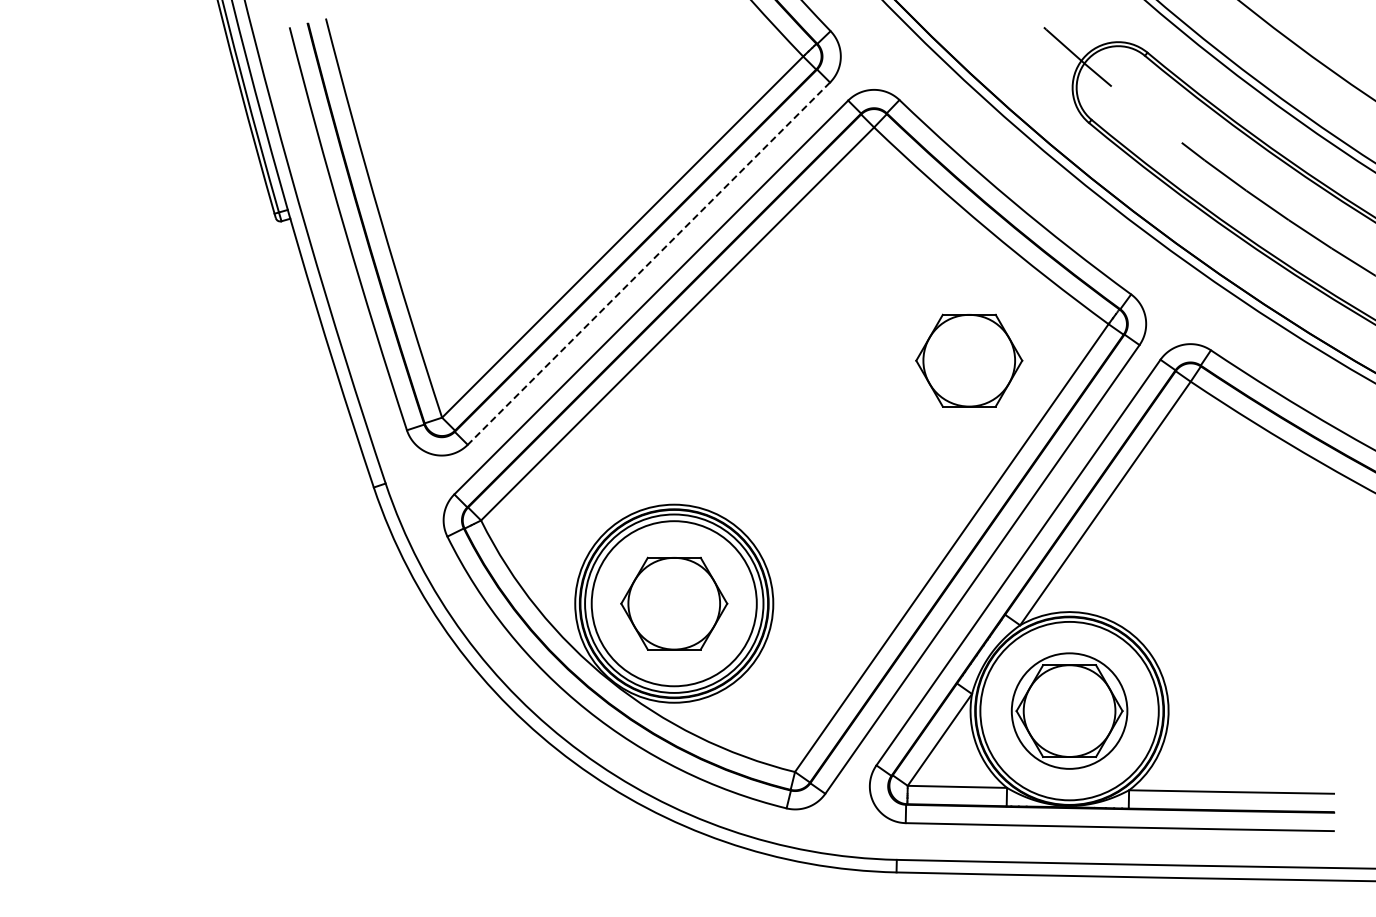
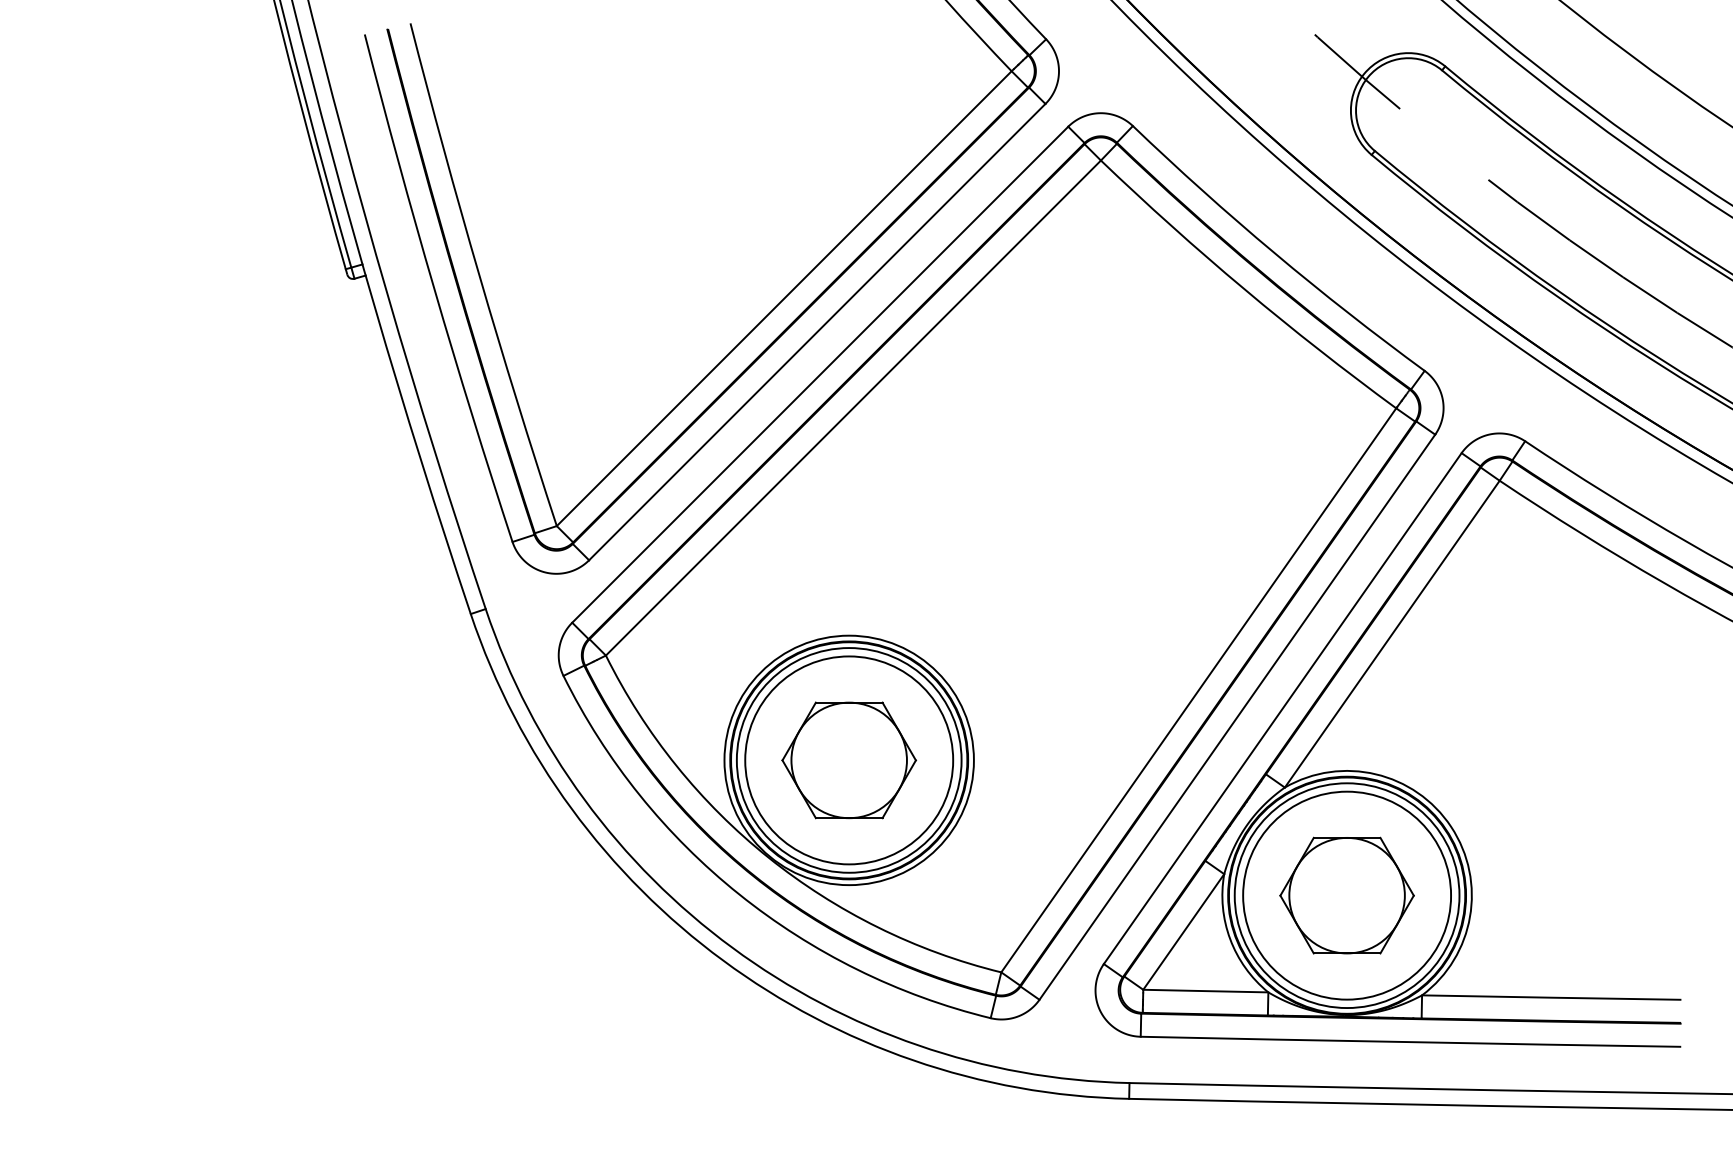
line: (648, 264) -> (816, 333), dashed -> solid
part: (969, 360) -> (1221, 454), removed
circle: (1069, 710) -> (1346, 894), size x1.43

